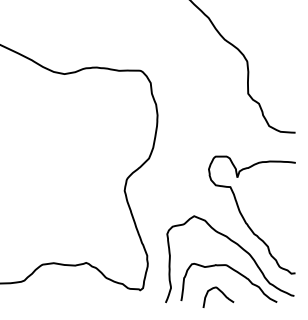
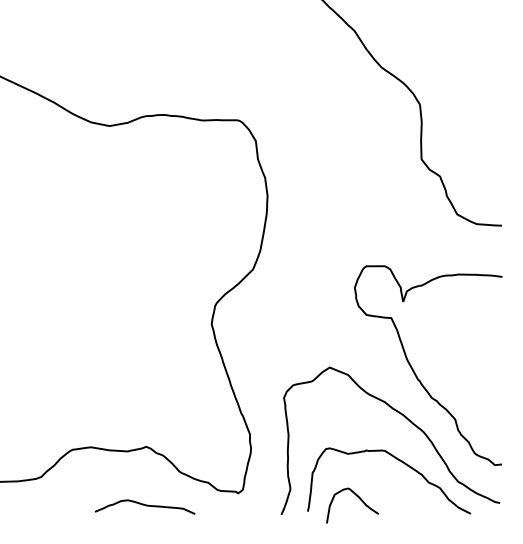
curve: (221, 293) -> (357, 498), moved
curve: (85, 298) -> (145, 507), added

